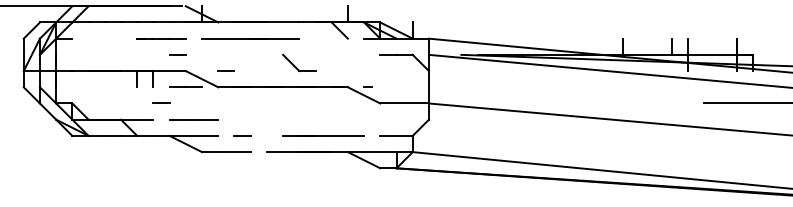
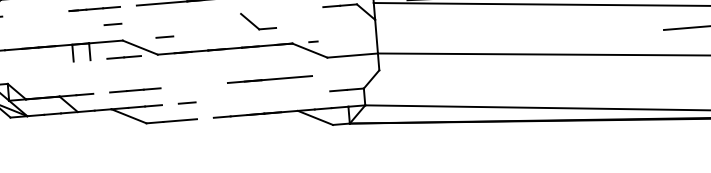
part: (299, 62) -> (258, 20), moved
line: (161, 102) -> (100, 75), removed
line: (323, 135) -> (269, 79), moved

